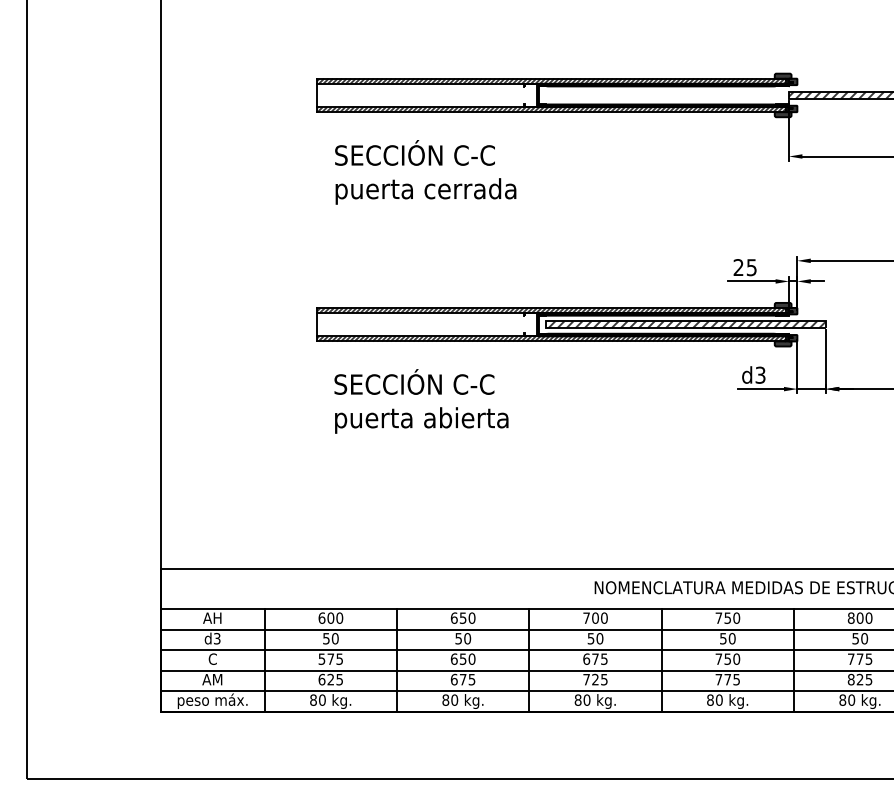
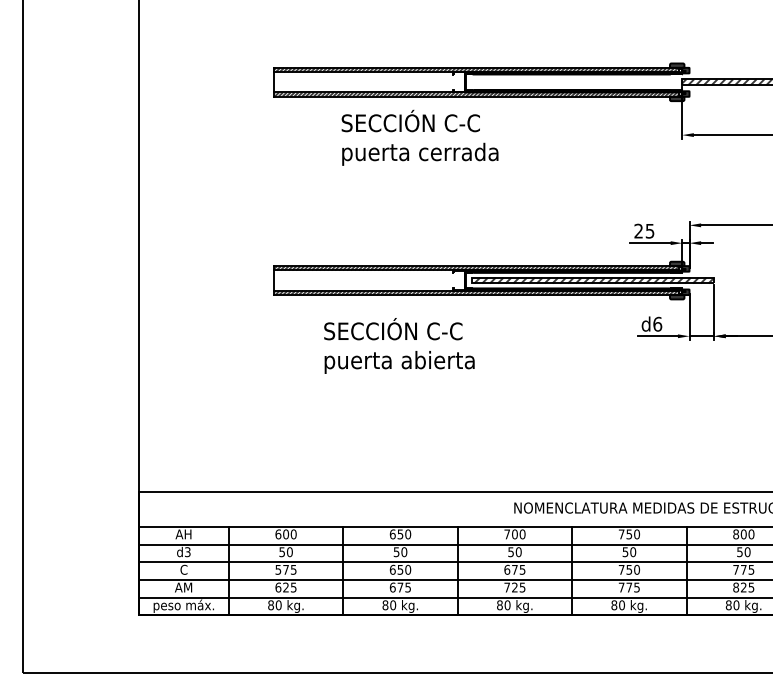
text: (425, 171) -> (419, 137), moved
text: (760, 374) -> (657, 323), d3 -> d6
text: (421, 400) -> (399, 345), moved

